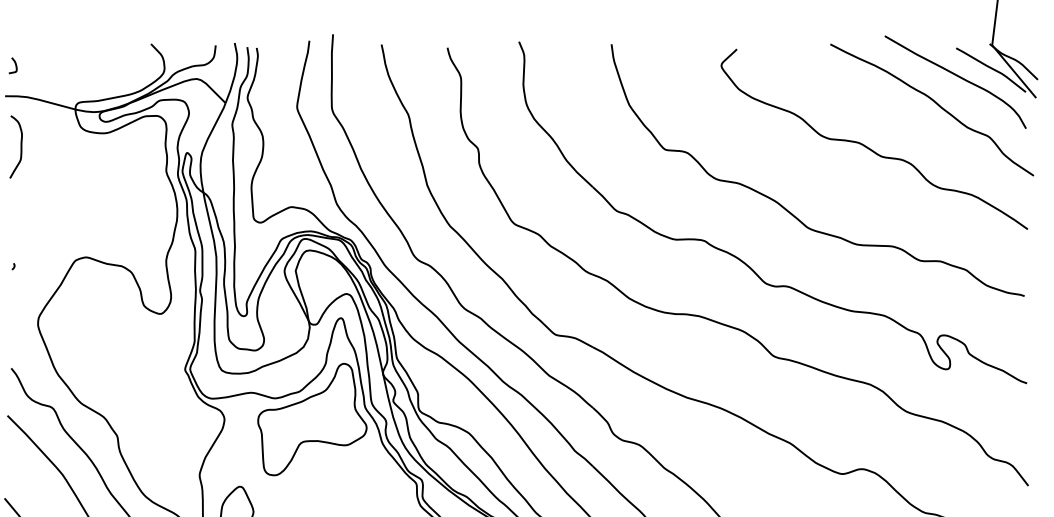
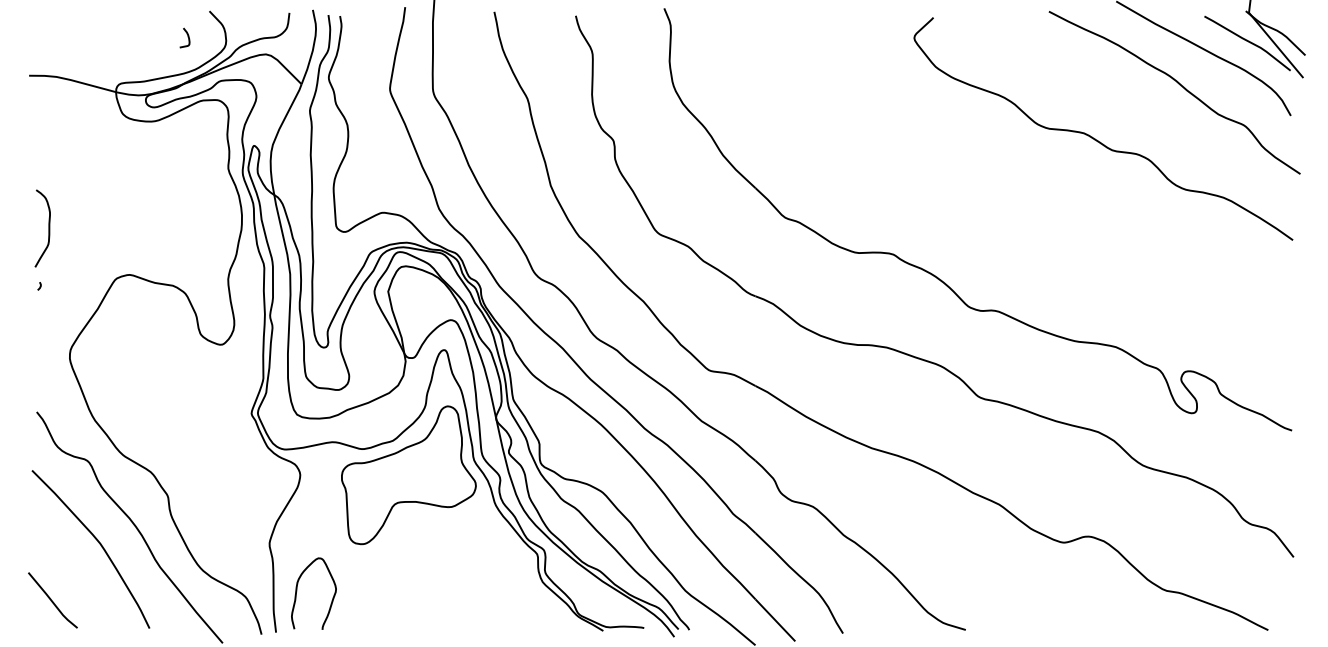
curve: (15, 65) -> (187, 37), moved
curve: (20, 147) -> (48, 228), moved
curve: (786, 208) -> (994, 214), removed

